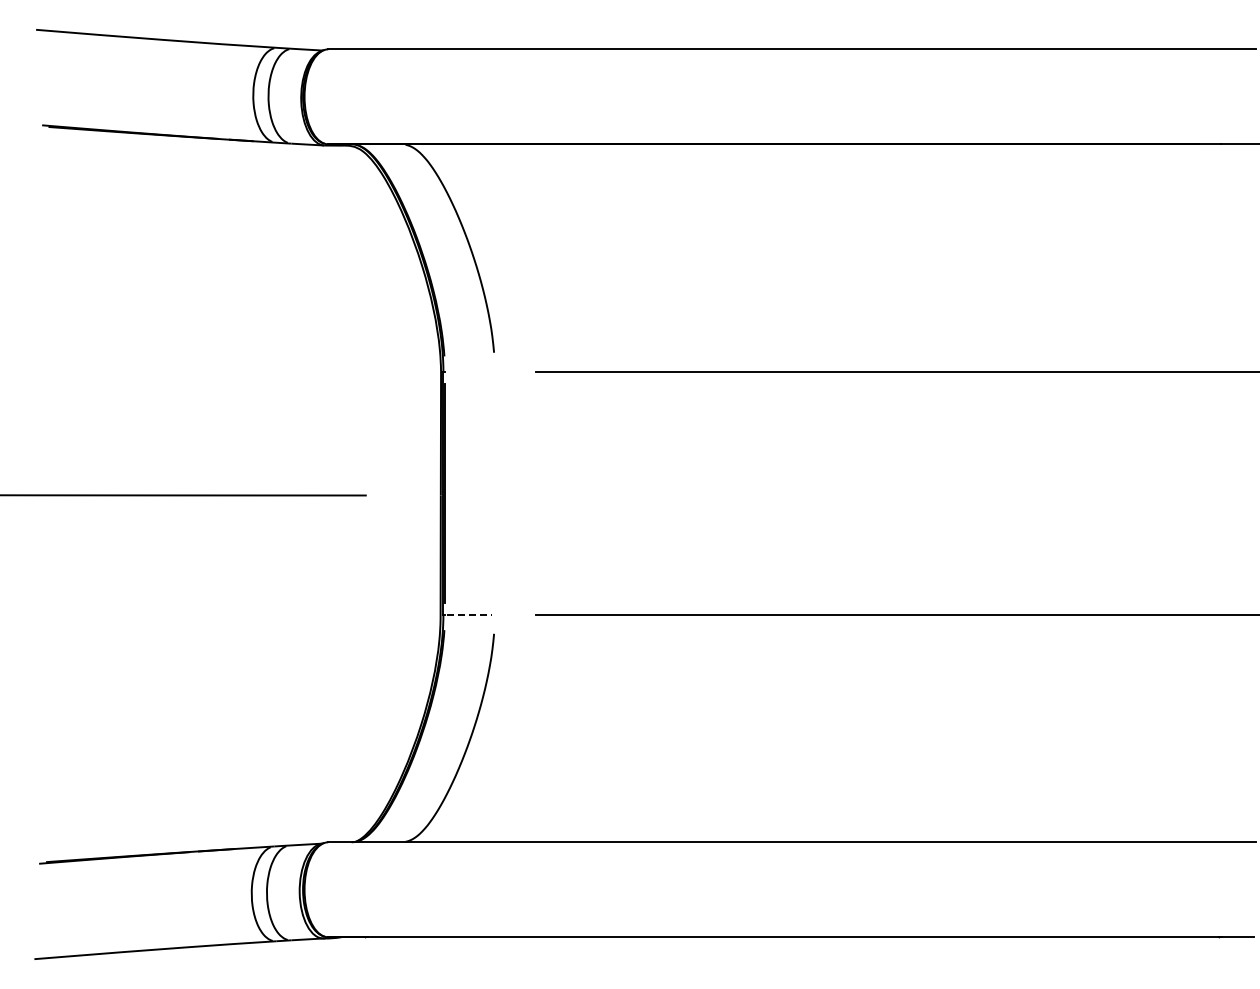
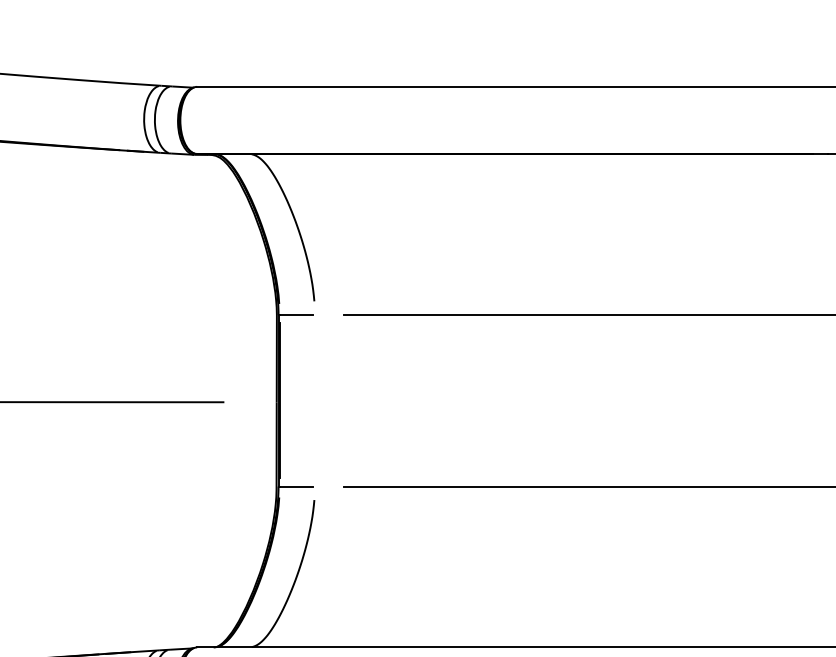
line: (469, 371) -> (296, 314), added
line: (470, 614) -> (297, 486), dashed -> solid

